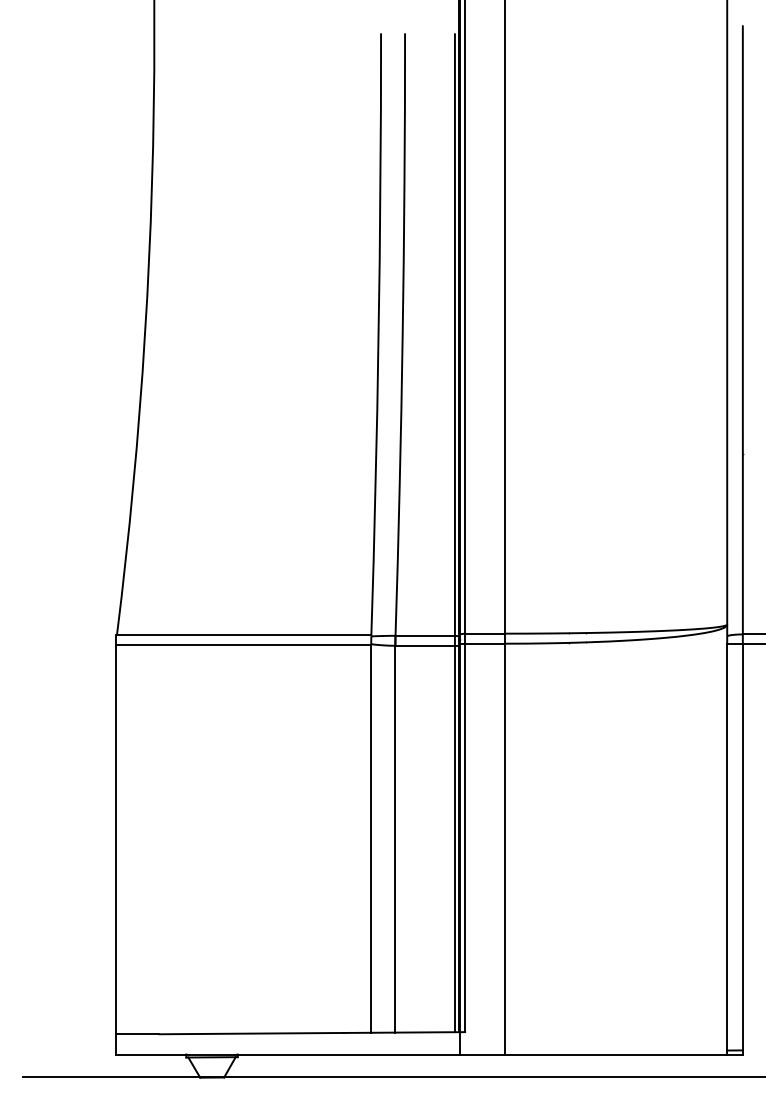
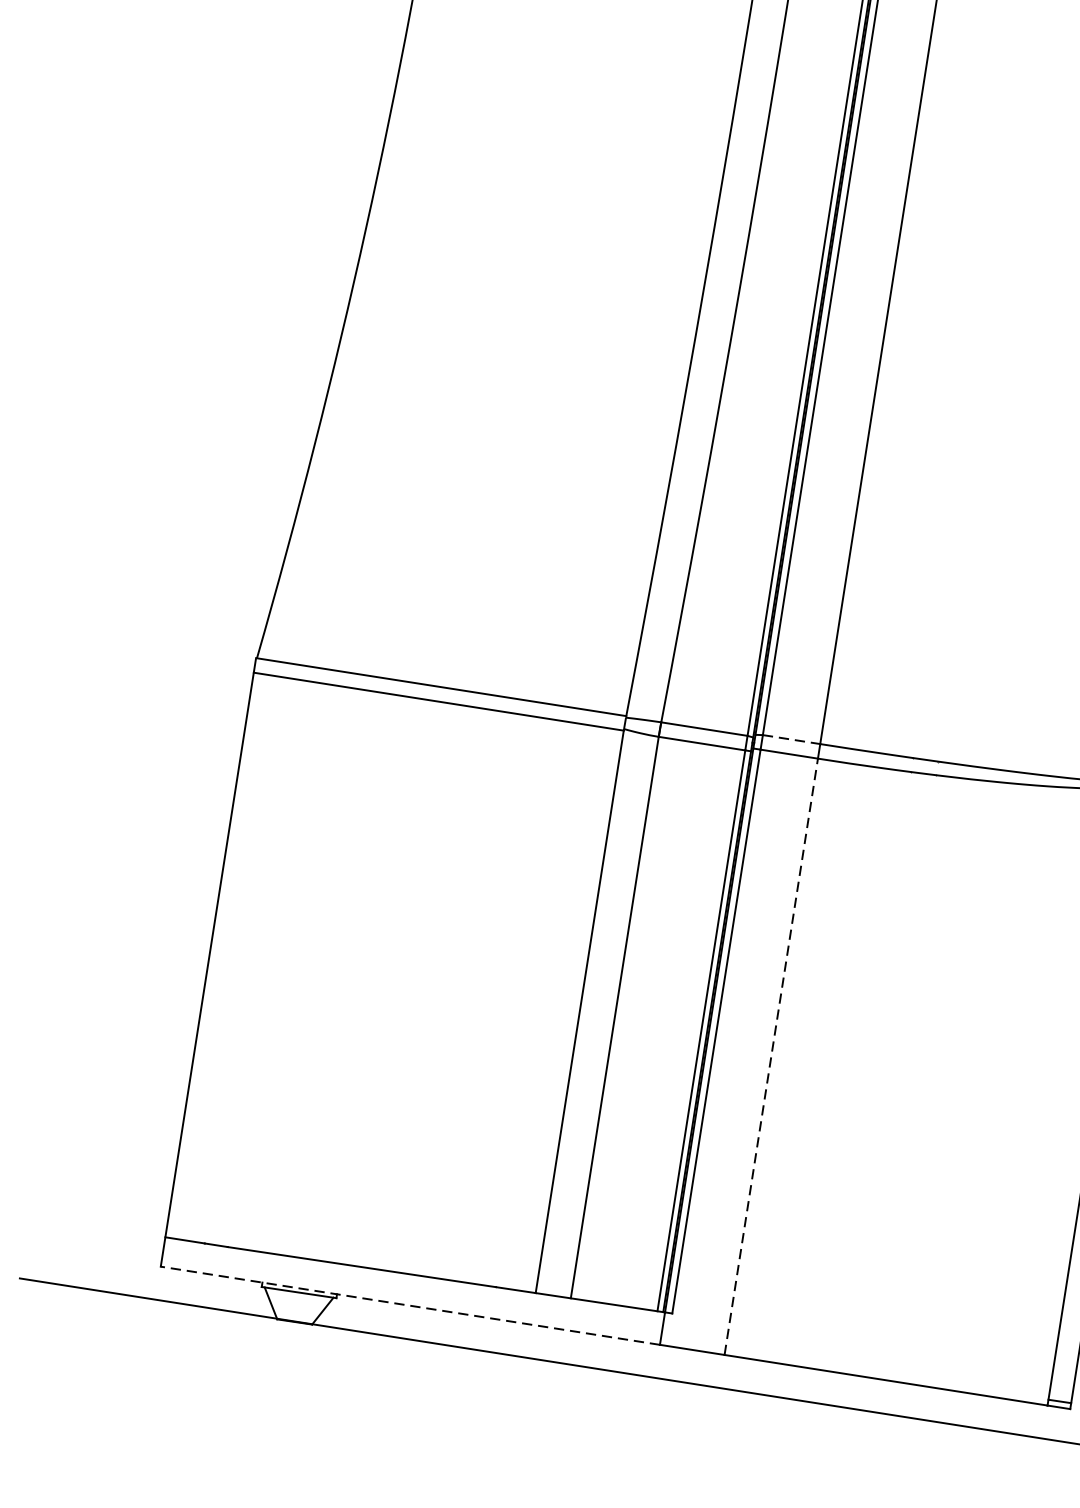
line: (484, 633) -> (790, 739), solid -> dashed
line: (504, 848) -> (771, 1055), solid -> dashed
line: (288, 1054) -> (410, 1305), solid -> dashed

